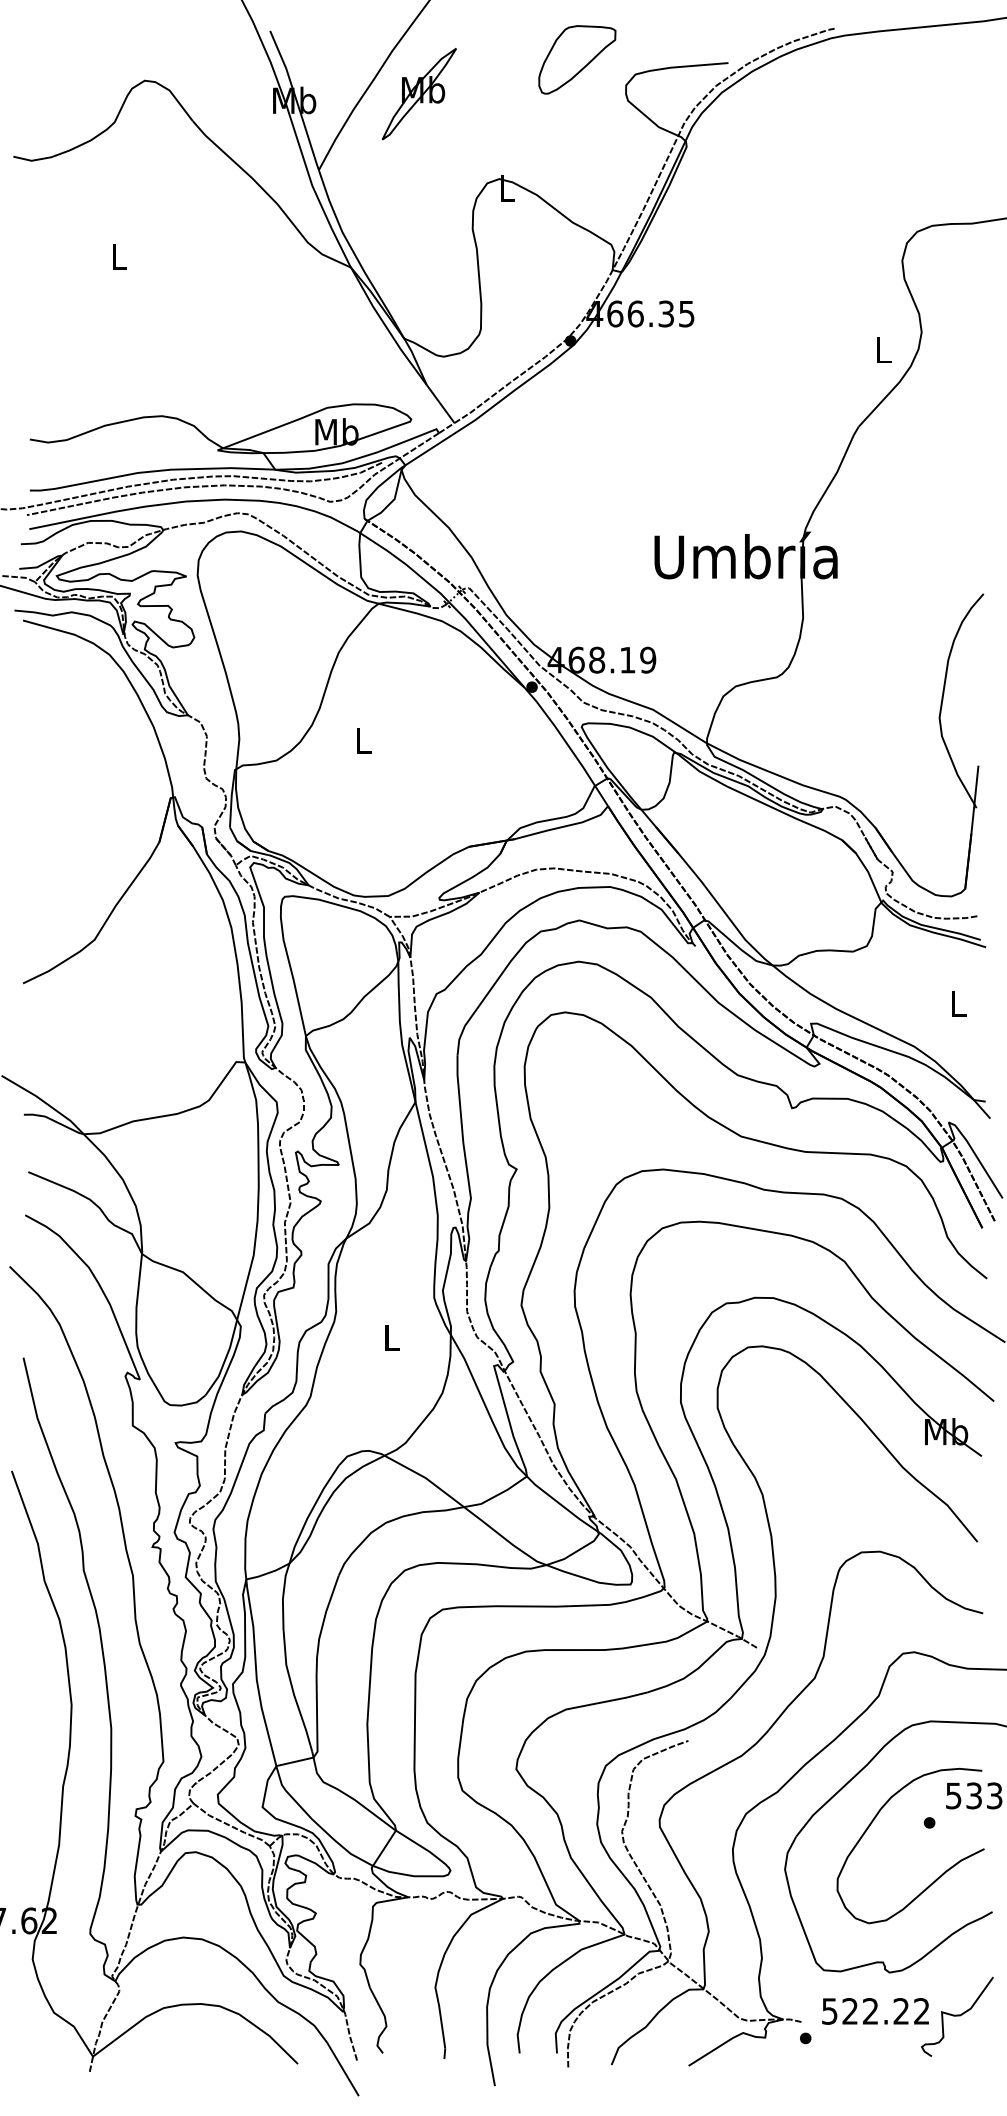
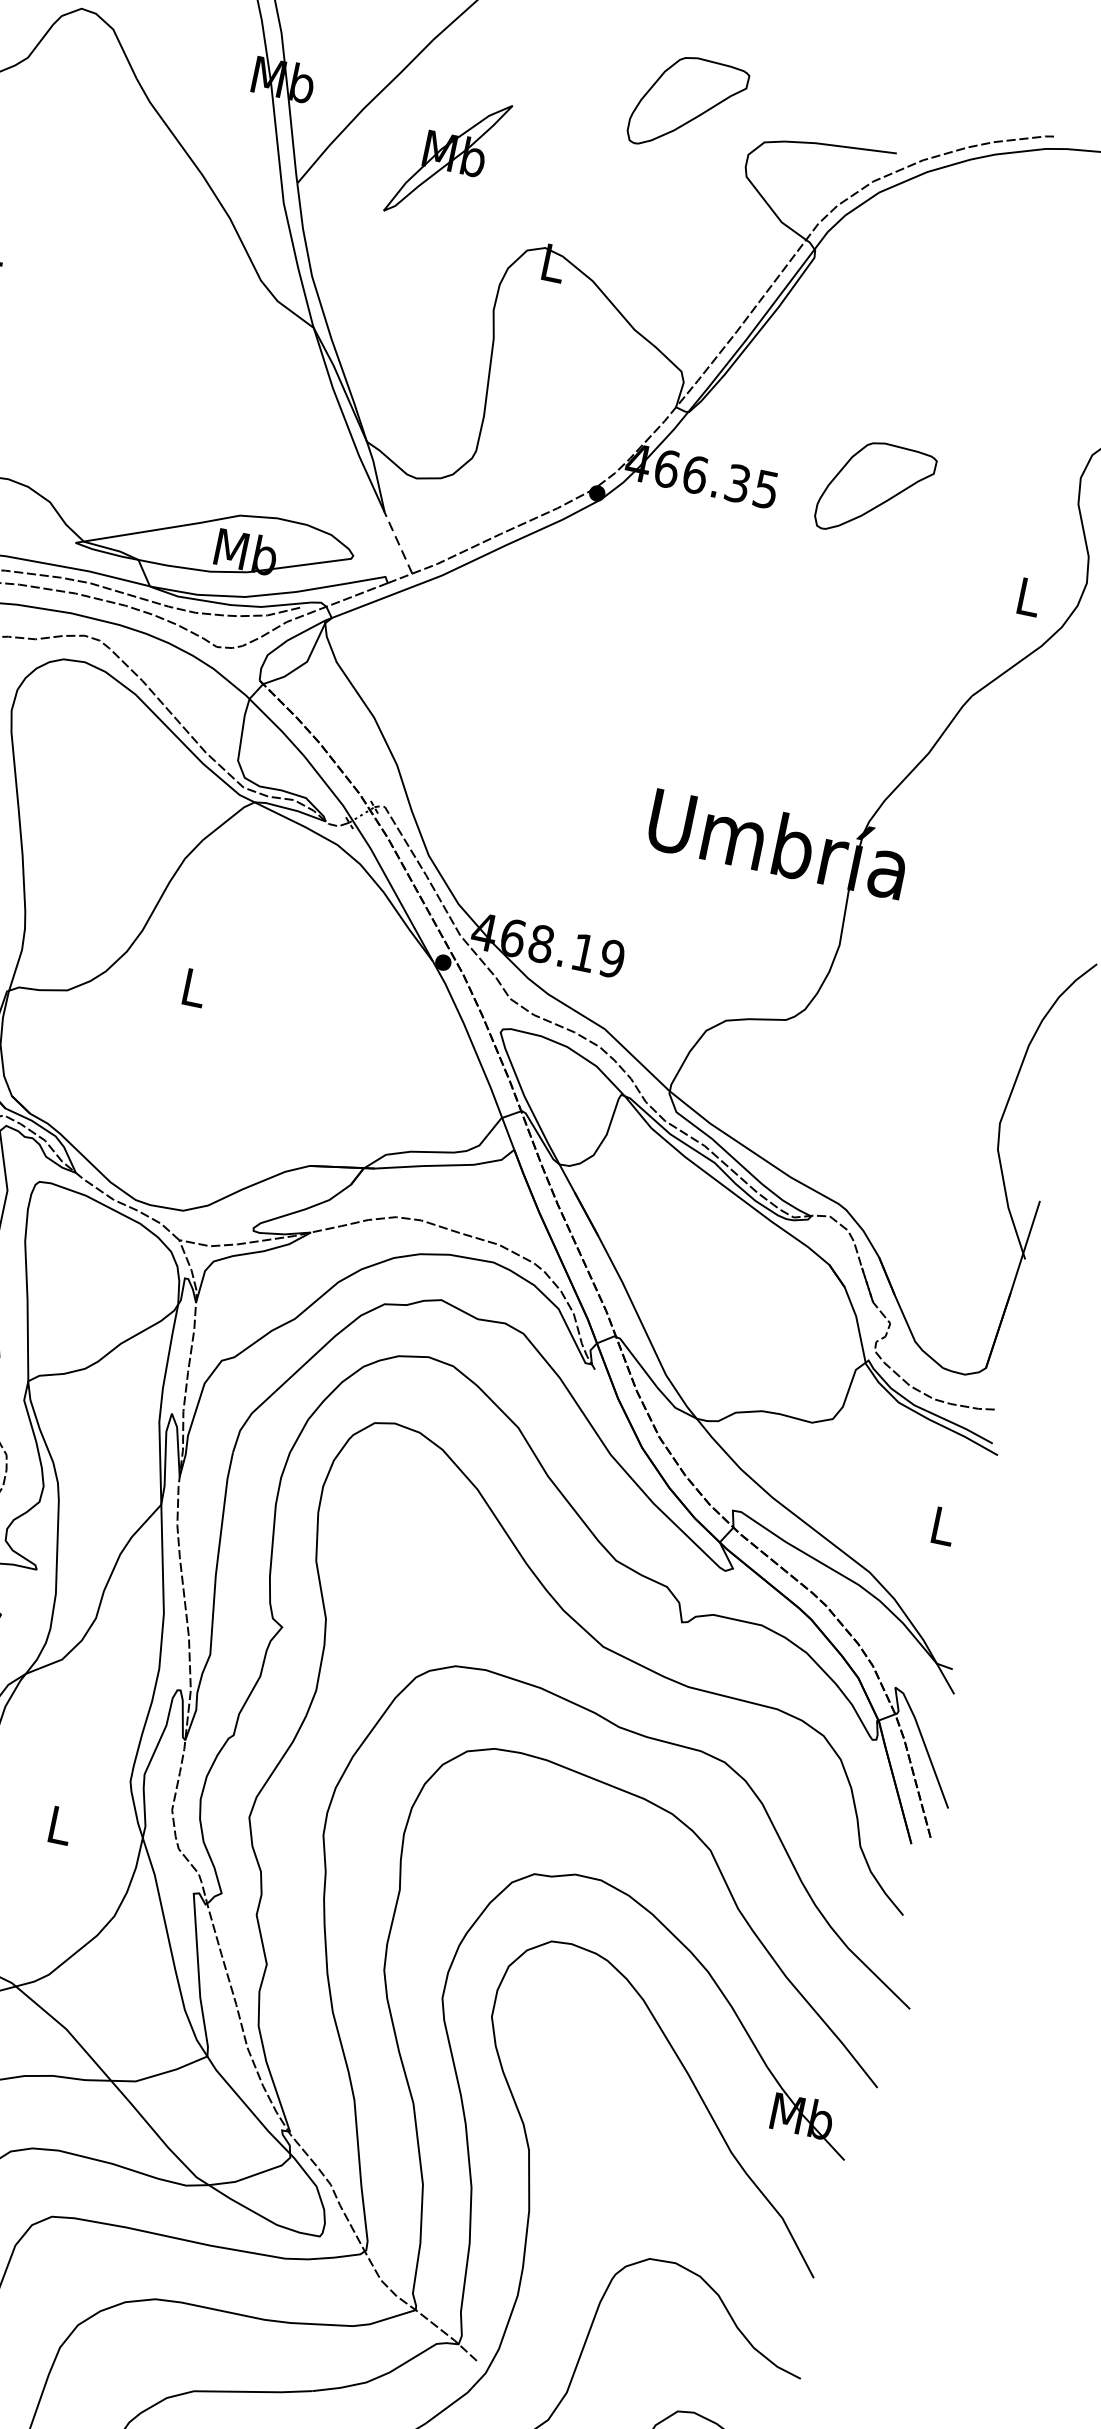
part: (419, 94) -> (448, 158), moved
part: (762, 298) -> (875, 490), added
line: (440, 404) -> (398, 543), solid -> dashed

